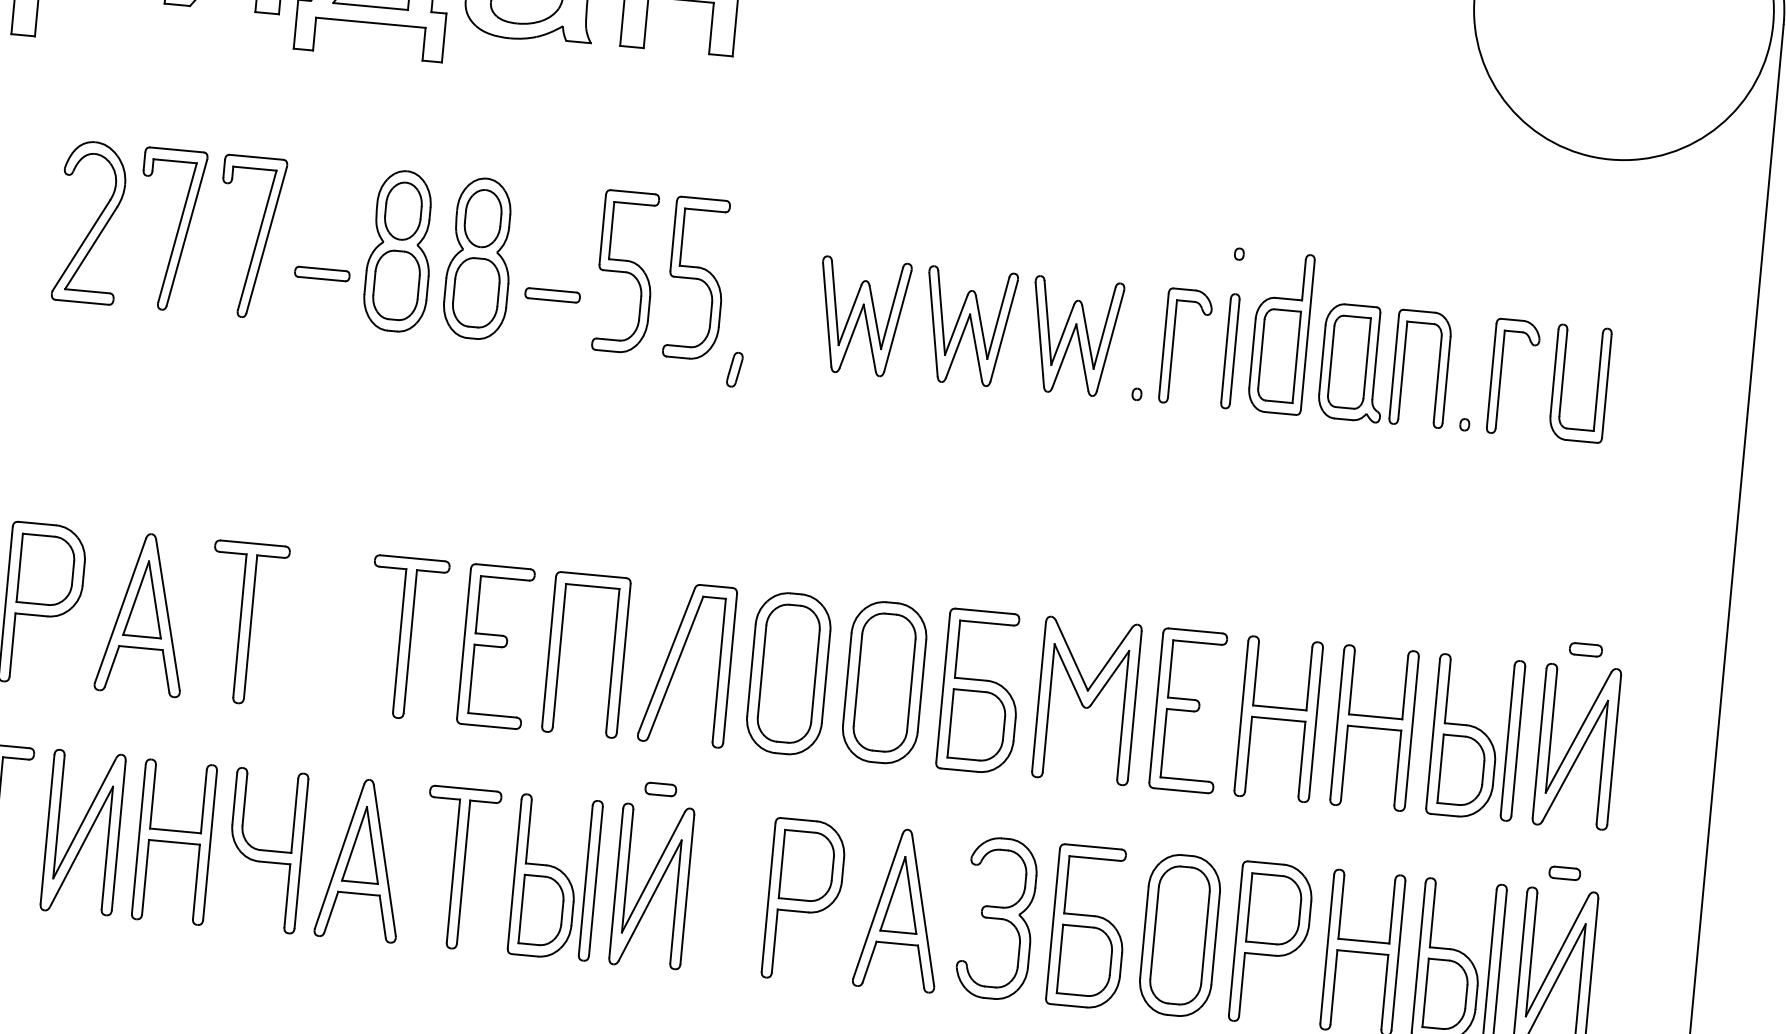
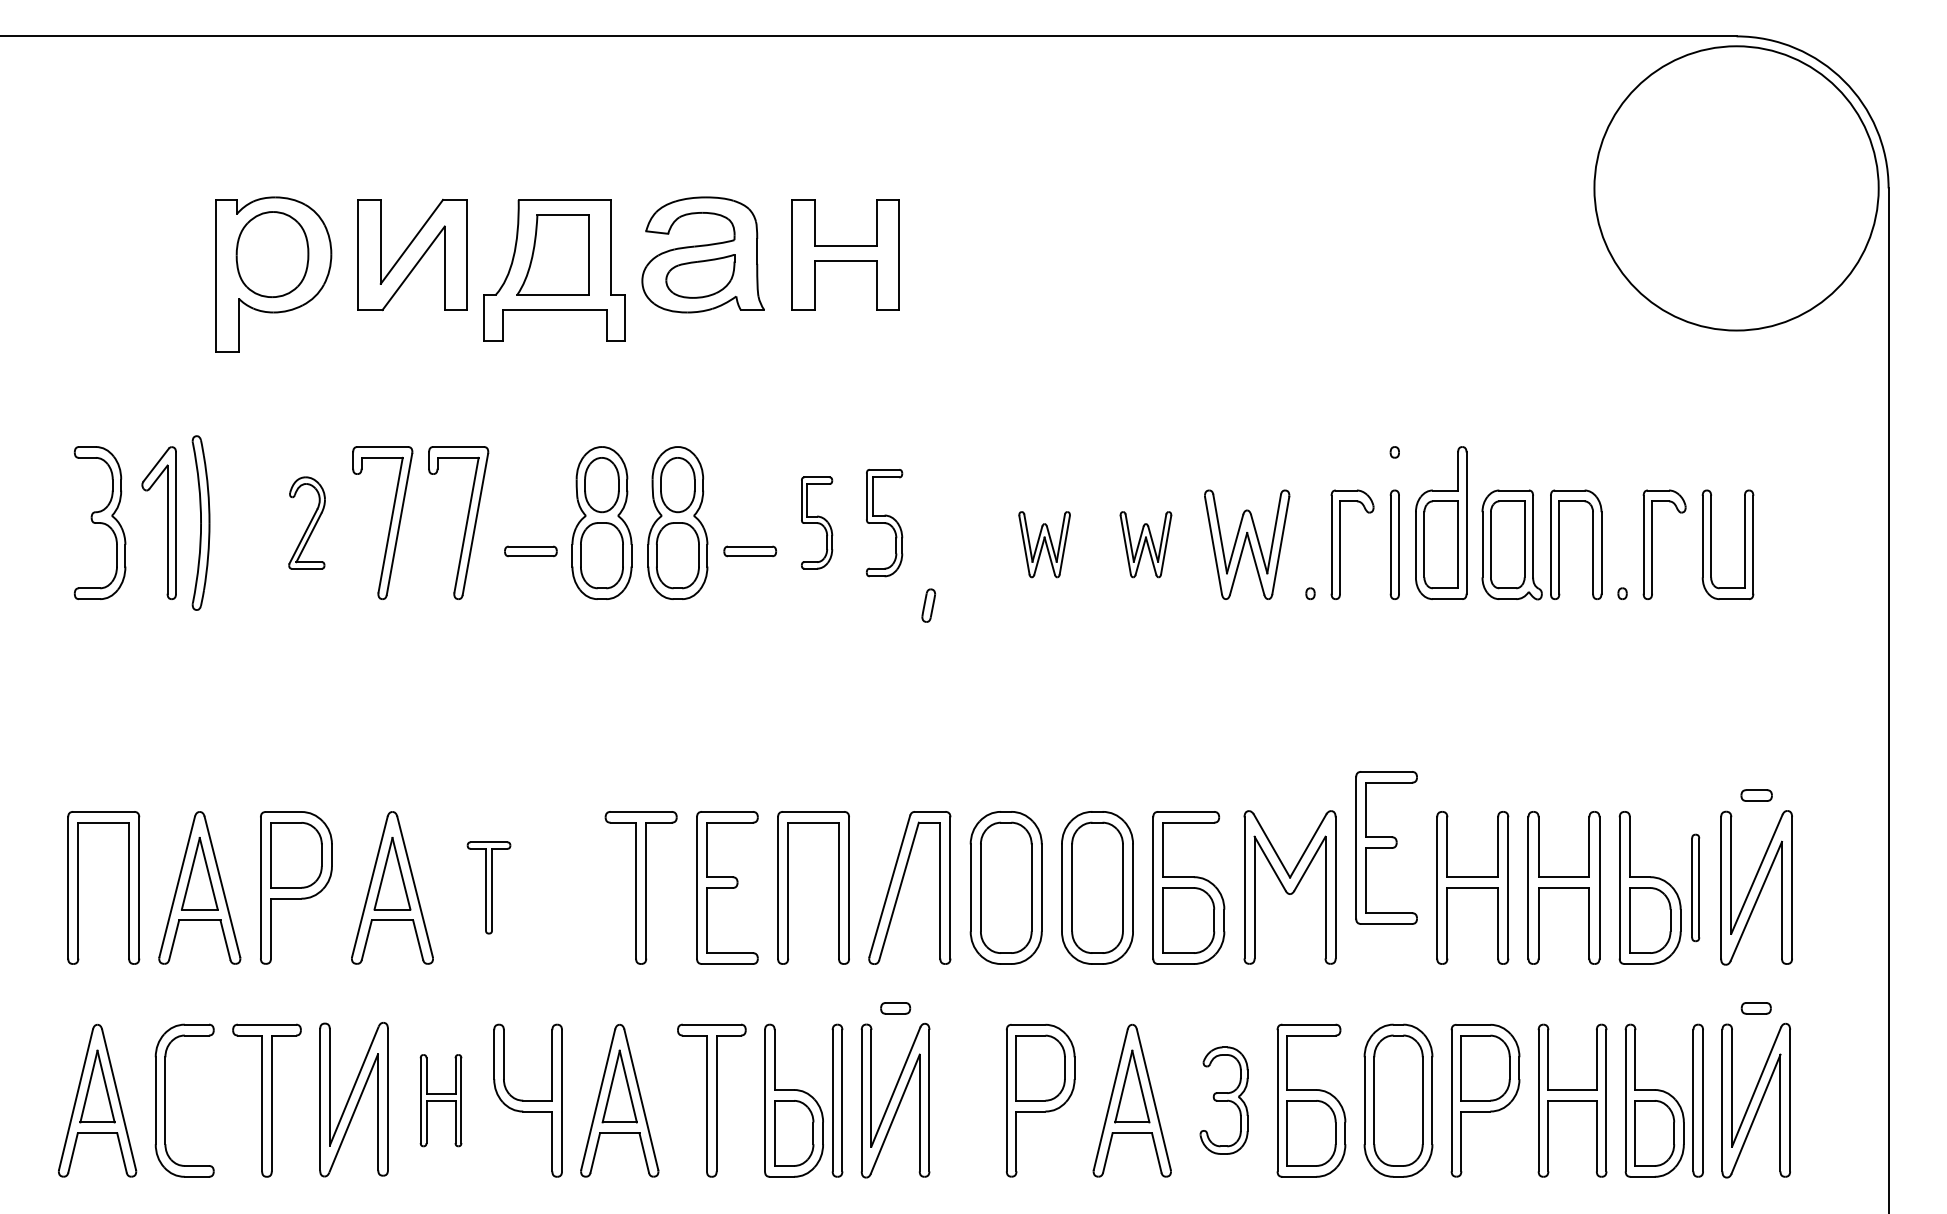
part: (89, 221) -> (306, 522), size x0.6
part: (625, 271) -> (816, 522), size x0.6
part: (696, 278) -> (884, 522), size x0.7
part: (862, 316) -> (1044, 544), size x0.6
part: (968, 326) -> (1145, 544), size x0.6
part: (245, 622) -> (488, 887), size x0.6
part: (1188, 710) -> (1386, 847), moved
part: (1512, 740) -> (1695, 887), size x0.7
part: (173, 841) -> (440, 1100), size x0.6
part: (996, 918) -> (1223, 1100), size x0.7

